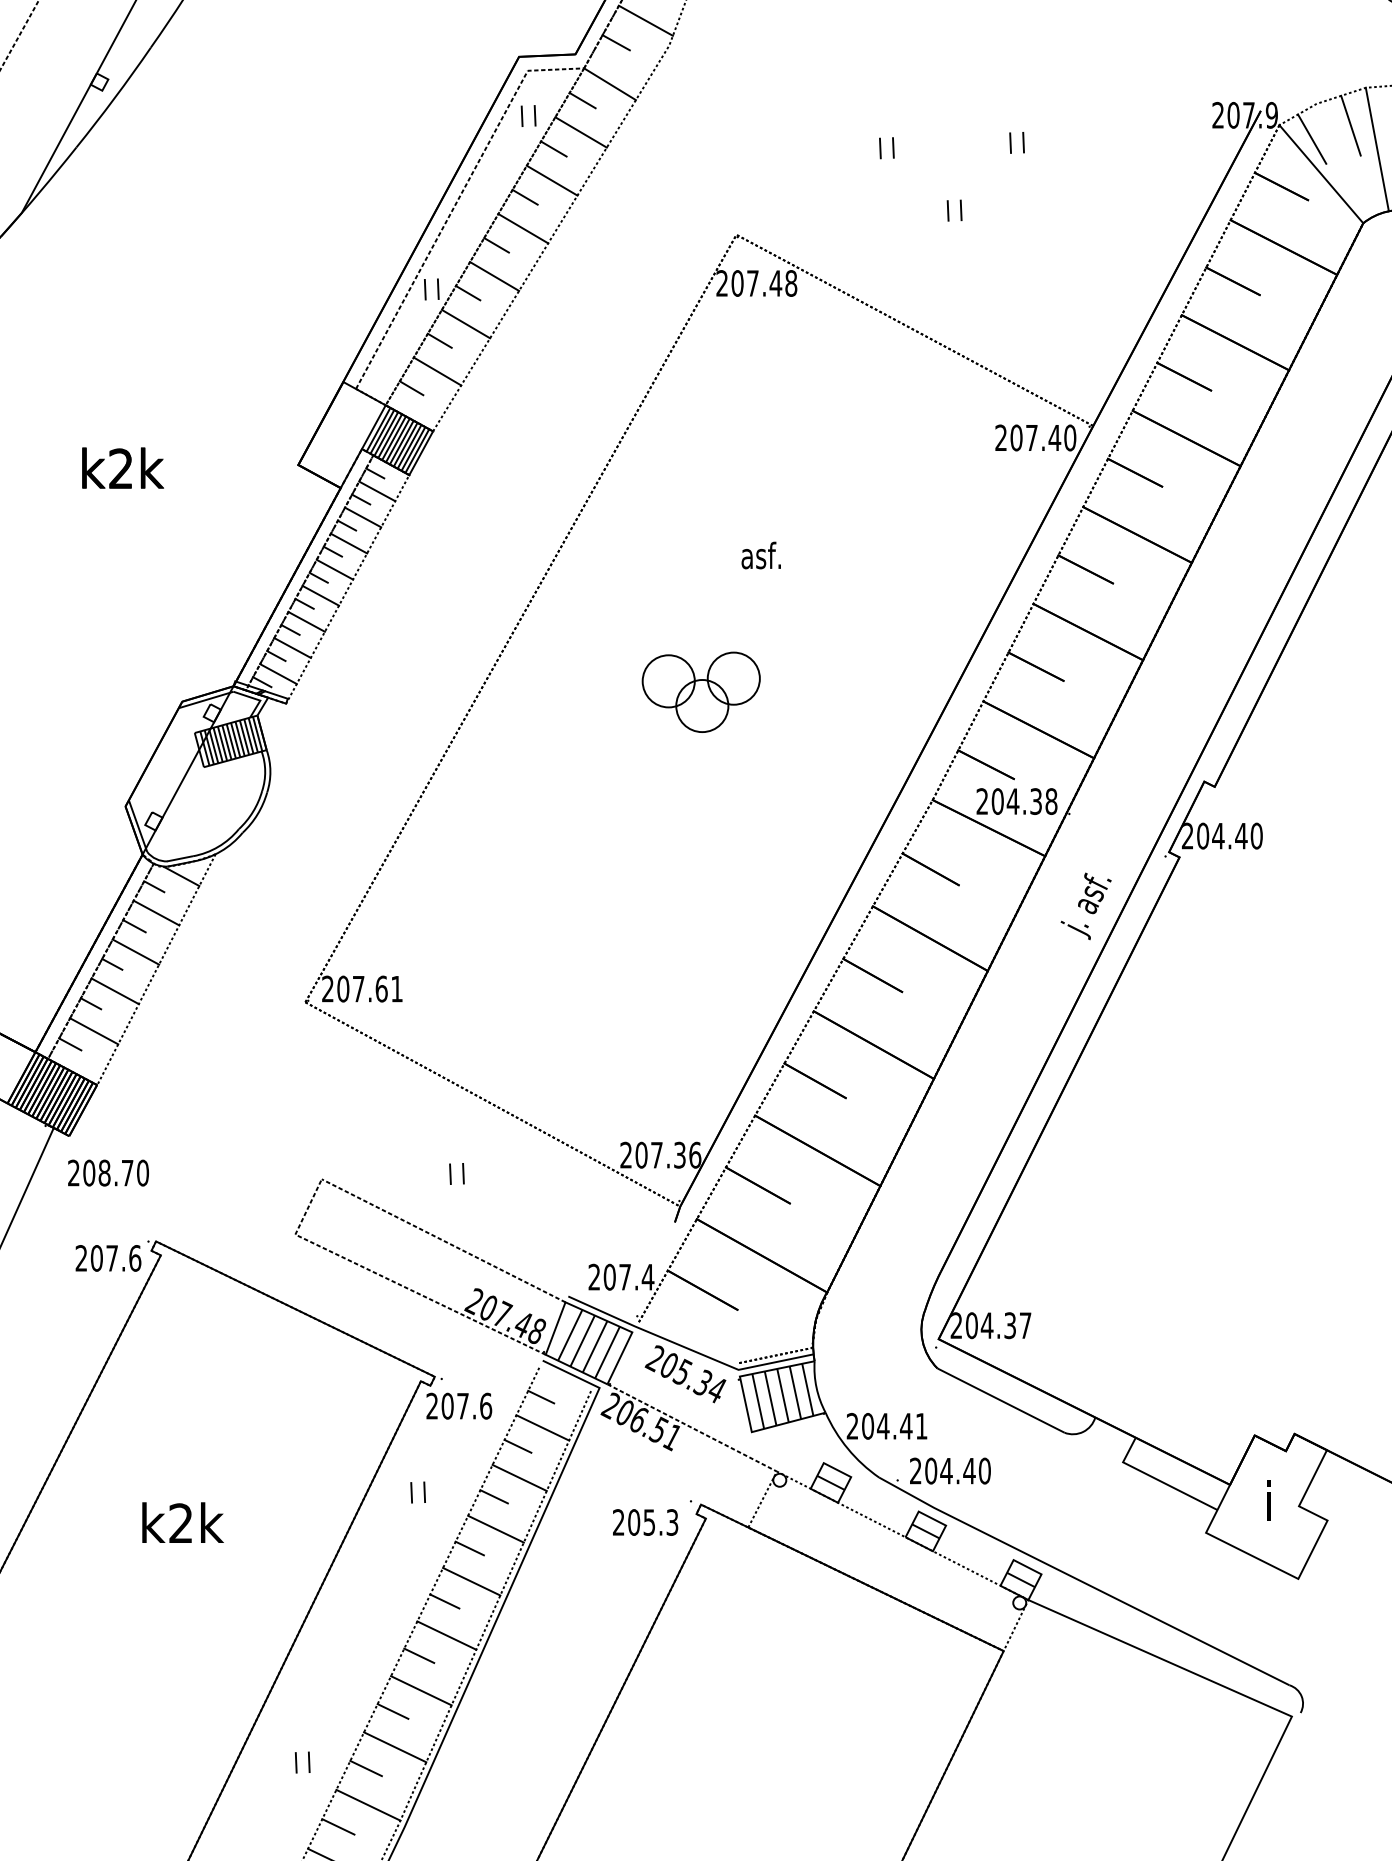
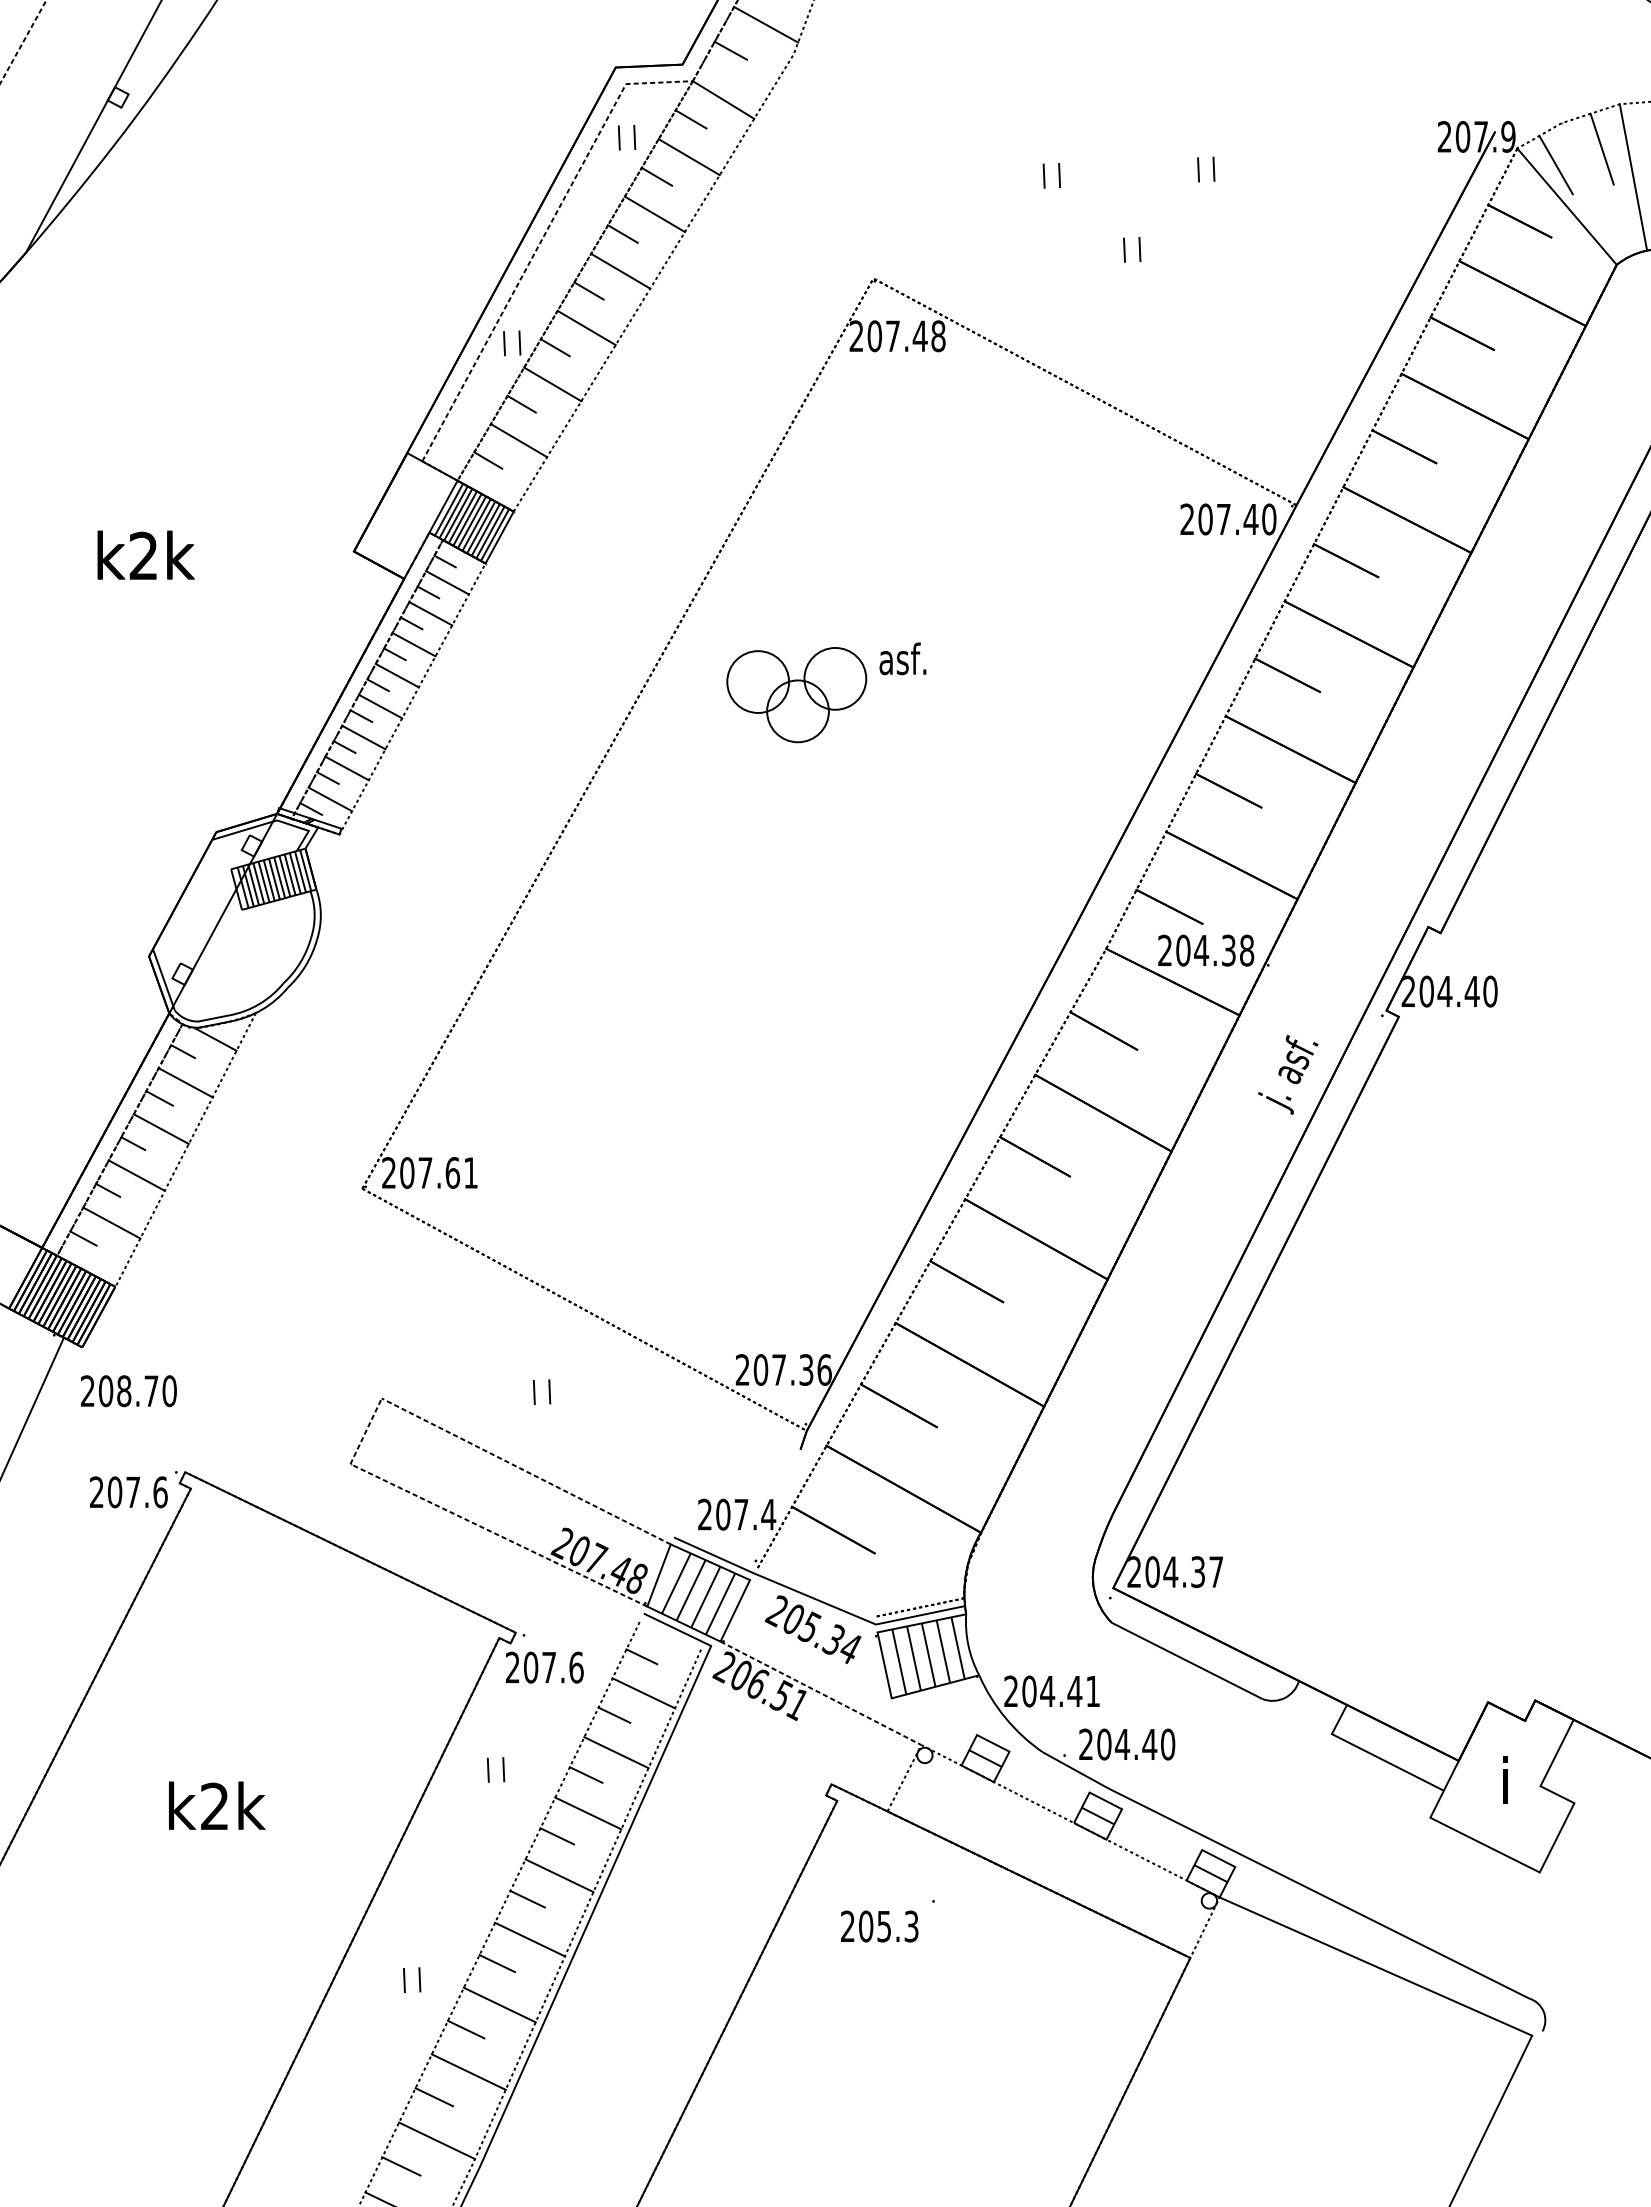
part: (701, 692) -> (796, 695), moved
text: (652, 1518) -> (887, 1921), moved
part: (308, 1760) -> (418, 1977), moved

